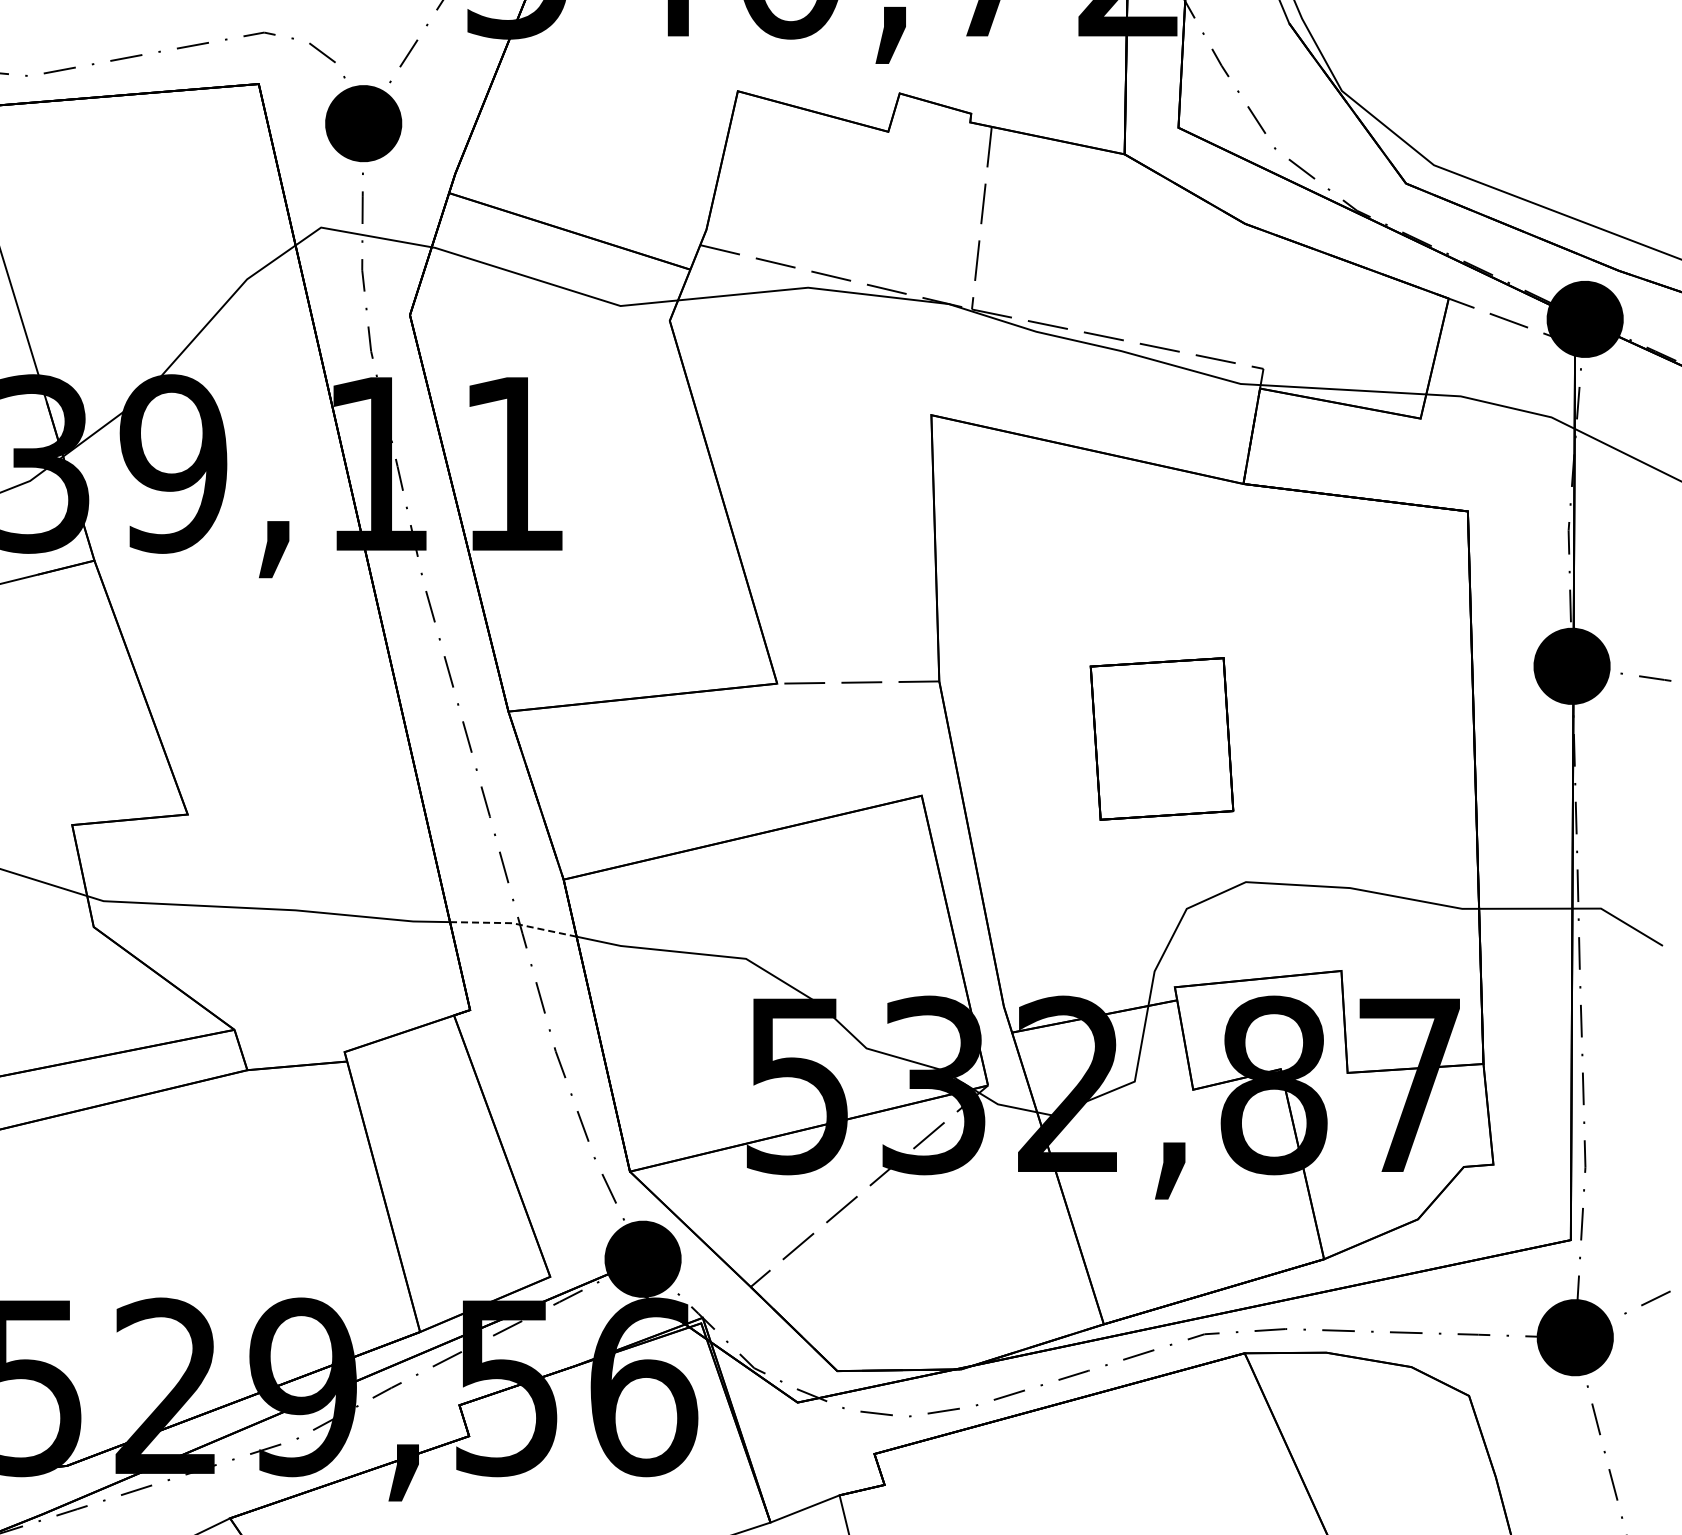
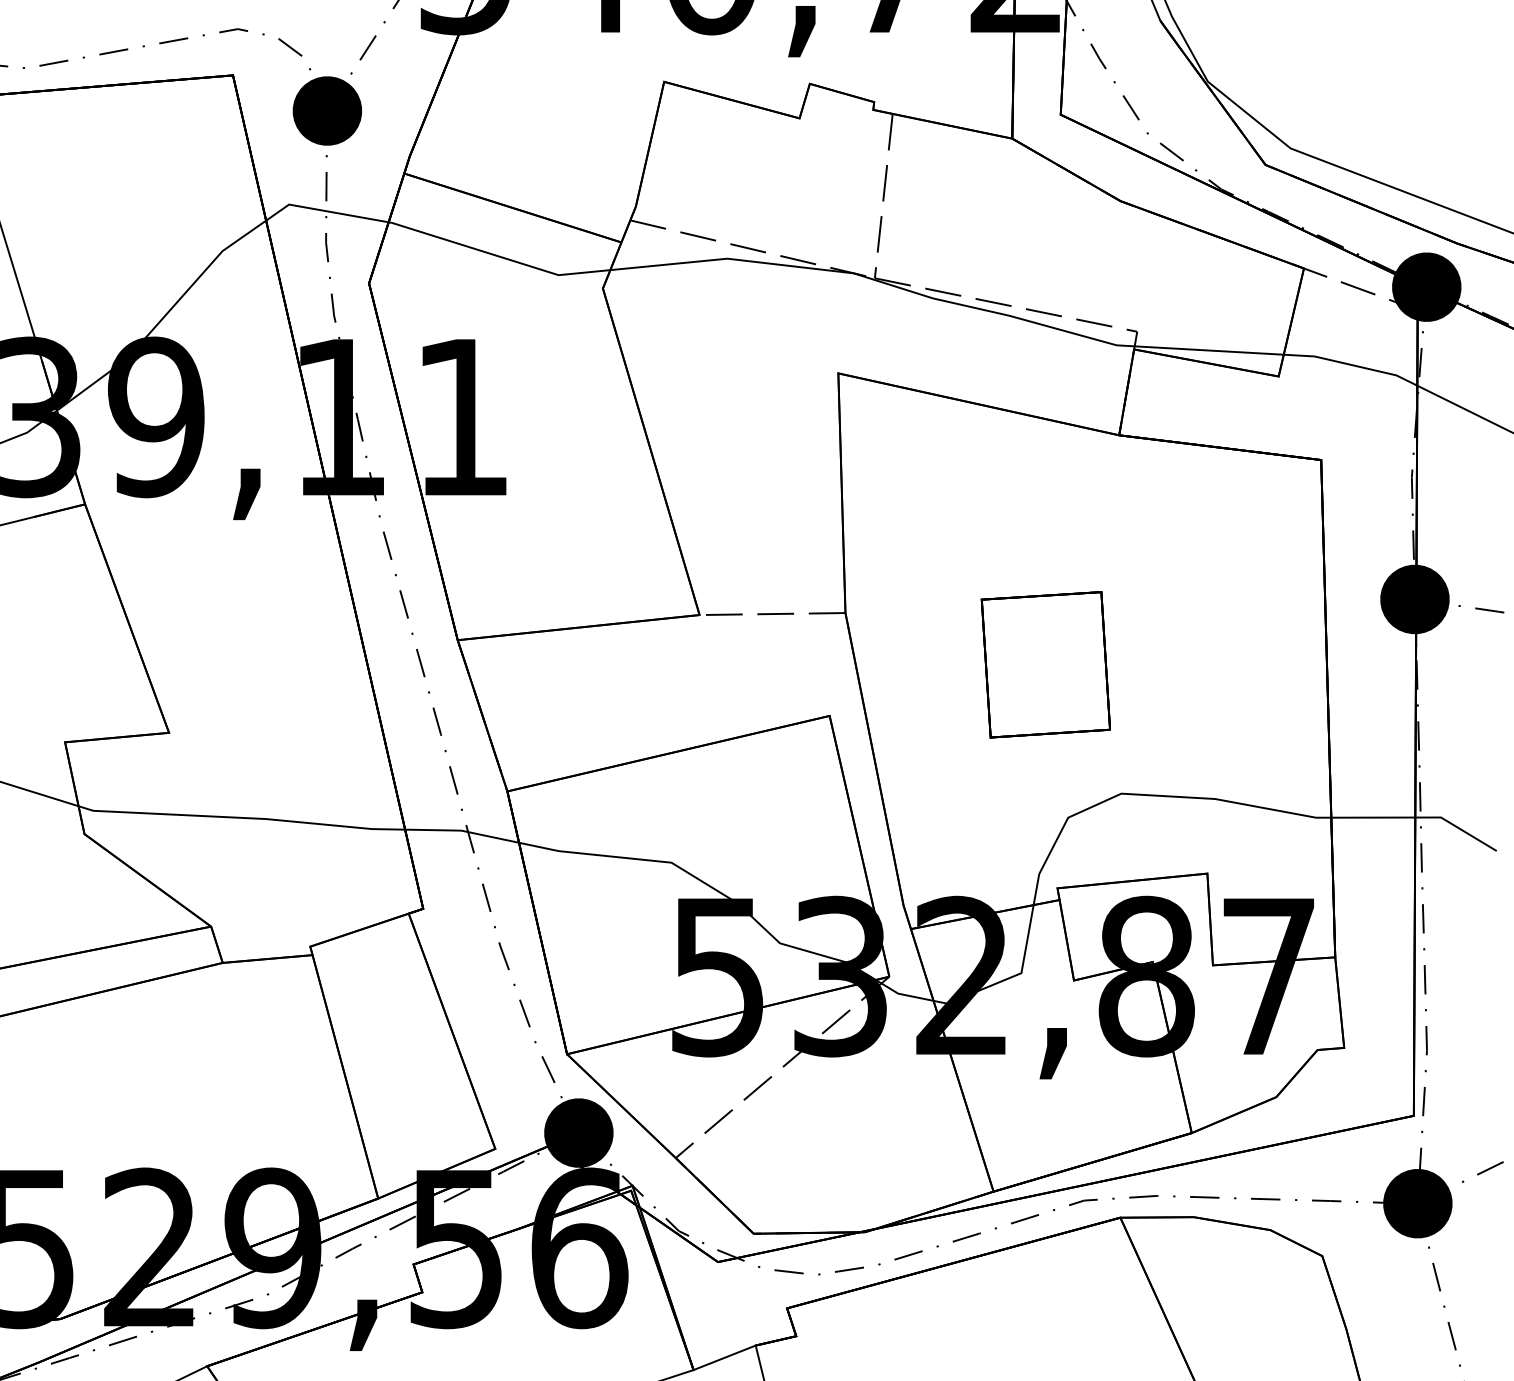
line: (513, 923) -> (462, 830), dashed -> solid

